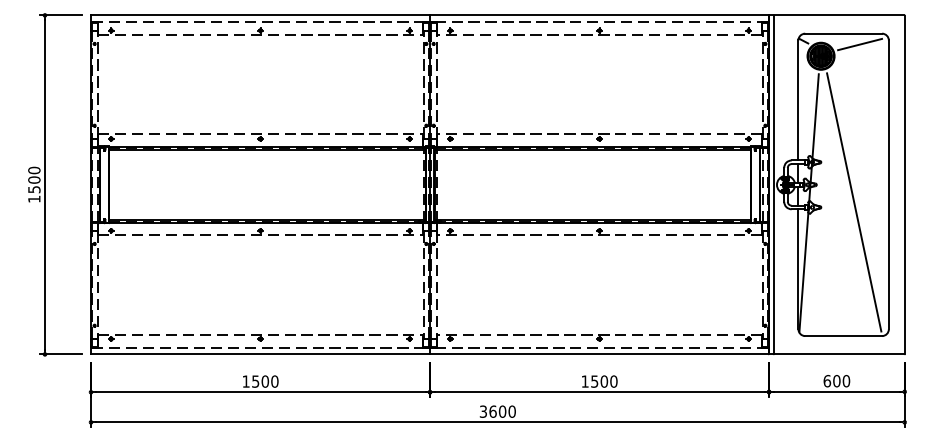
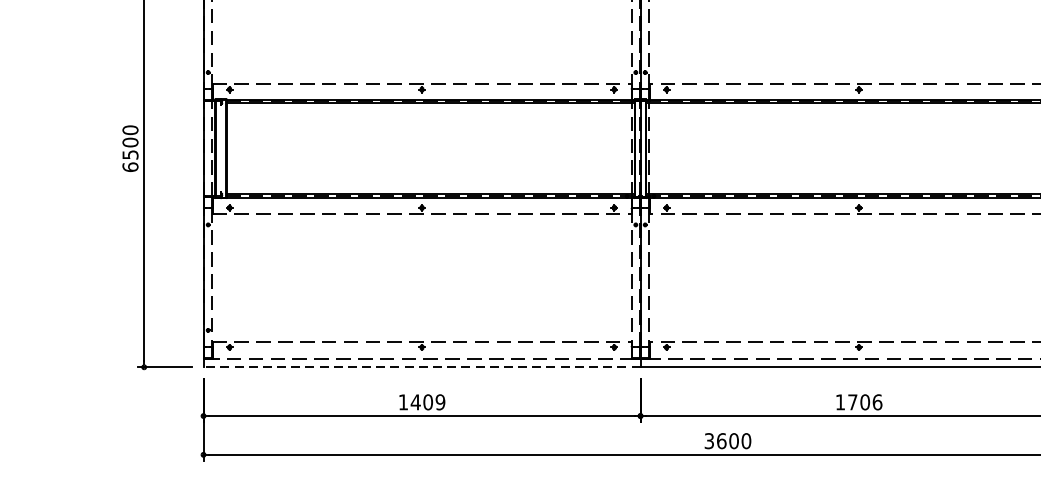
text: (34, 198) -> (130, 166), 1500 -> 6500
line: (260, 354) -> (421, 367), solid -> dashed
text: (264, 381) -> (427, 402), 1500 -> 1409
text: (604, 381) -> (865, 402), 1500 -> 1706

